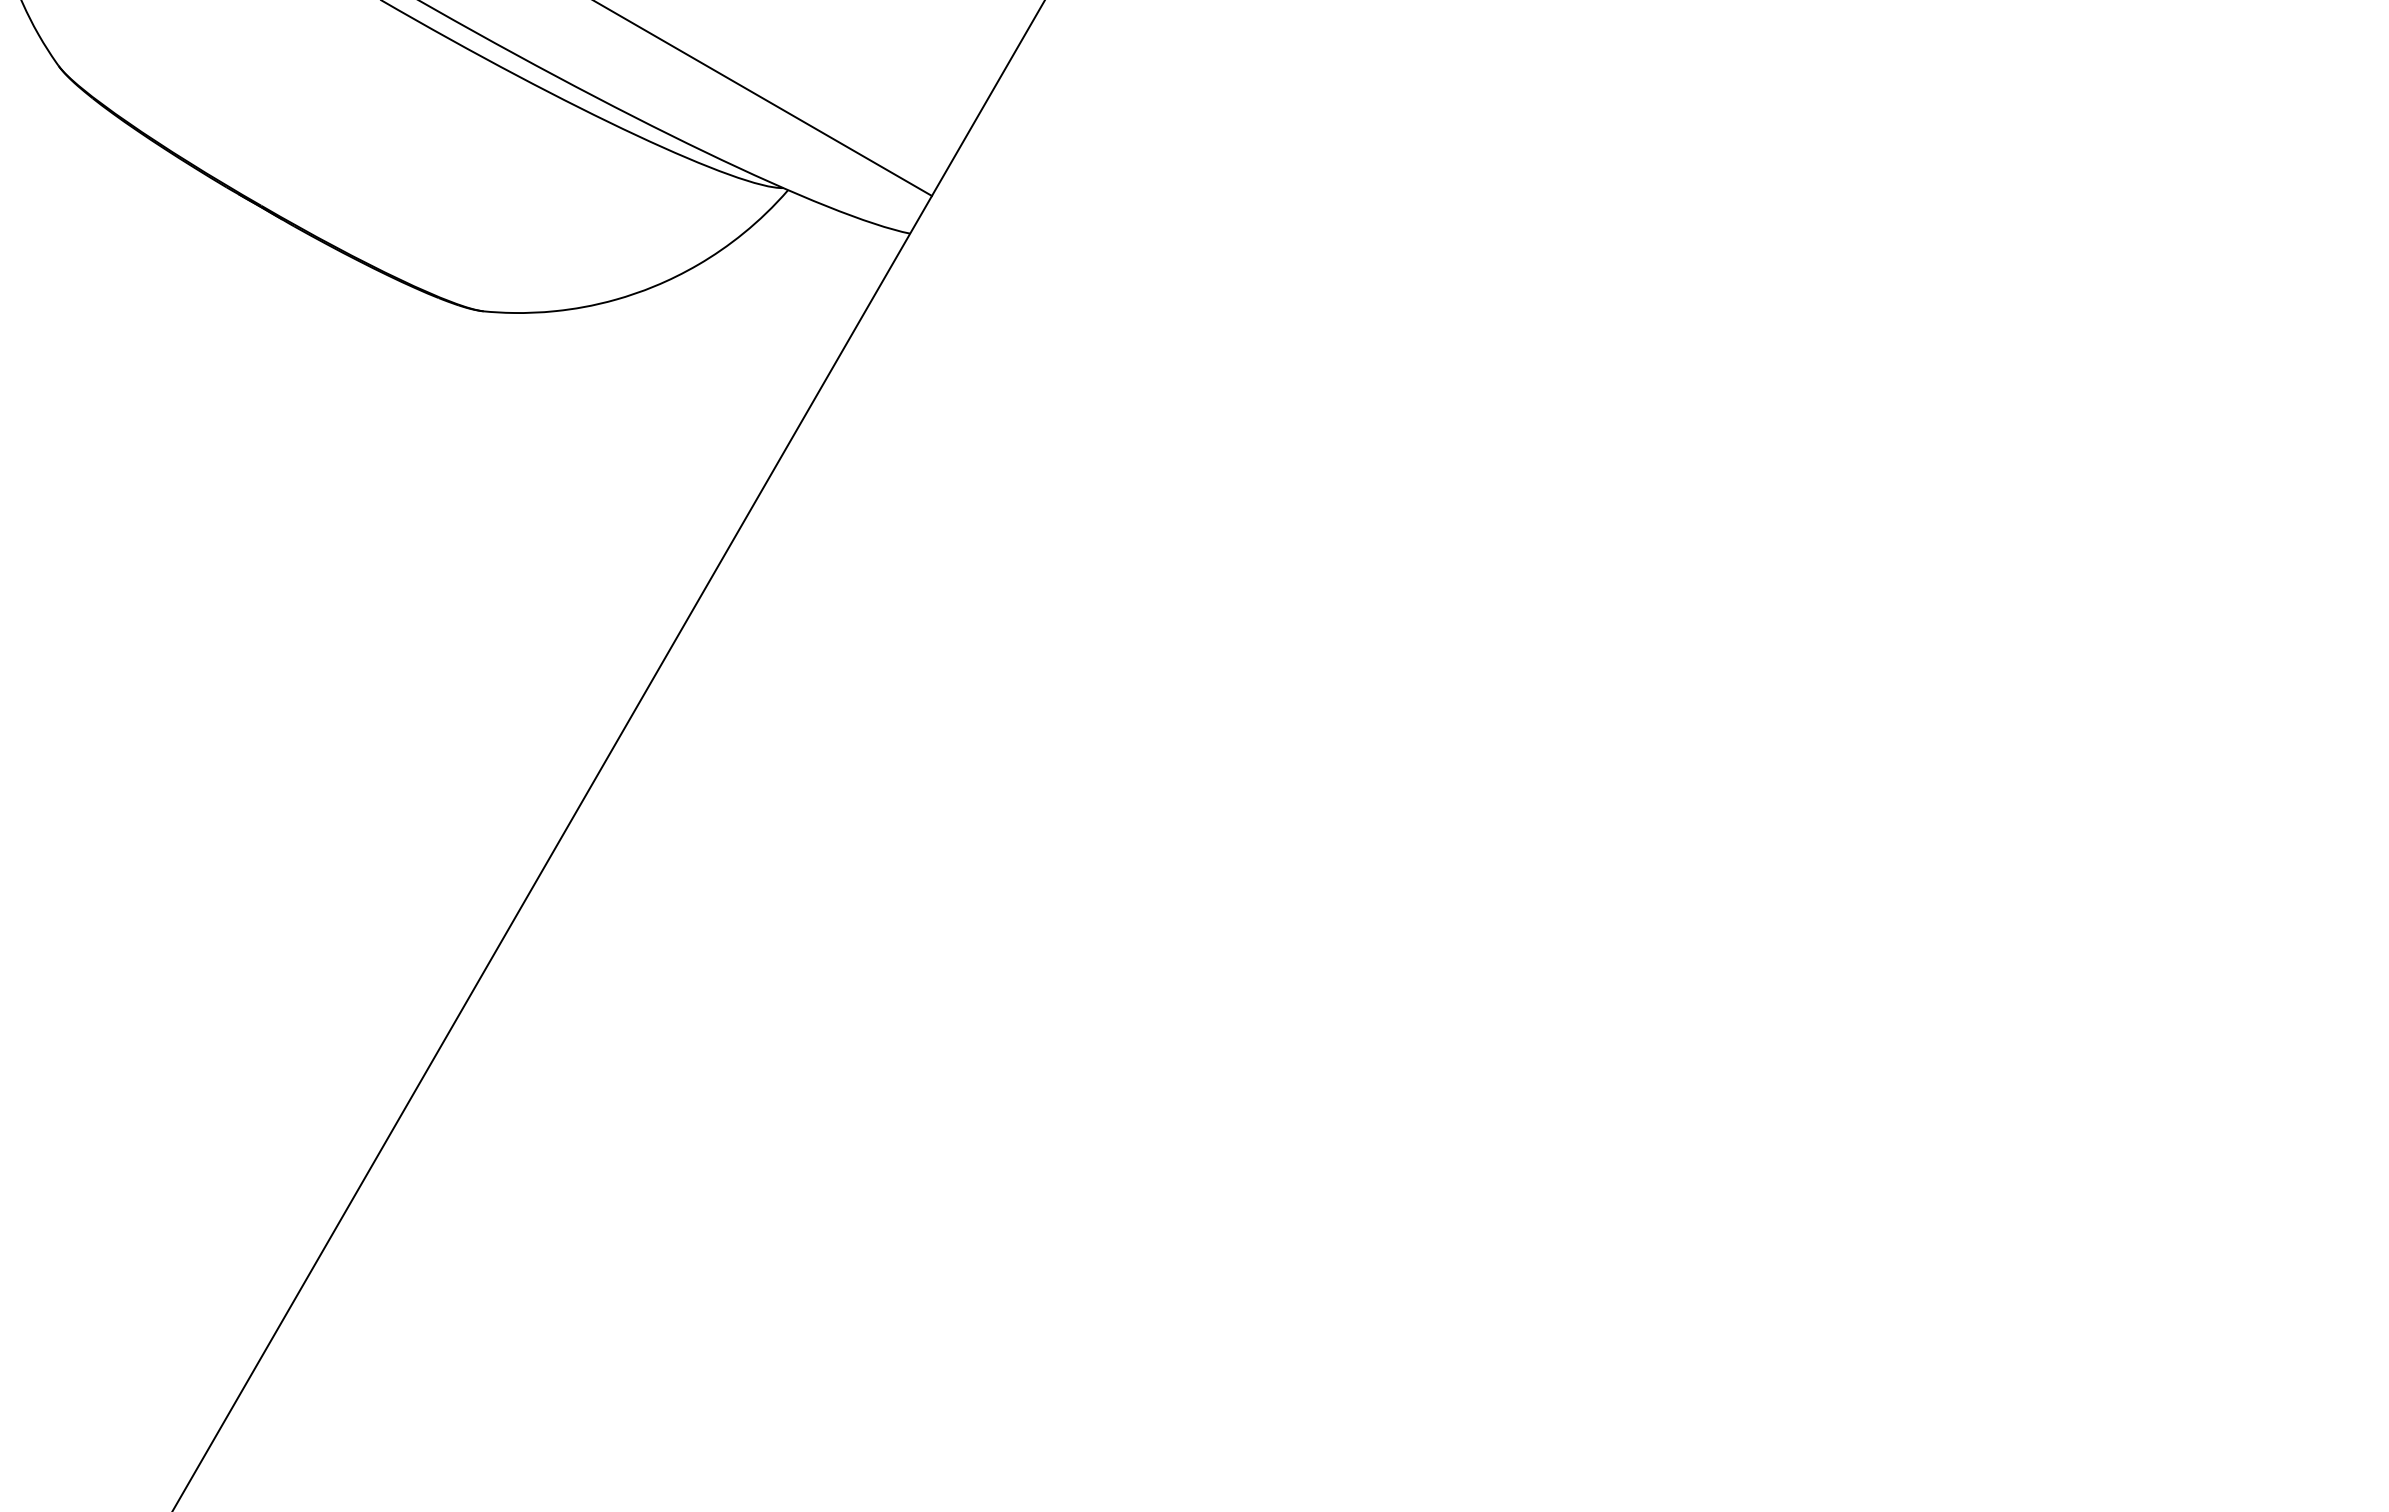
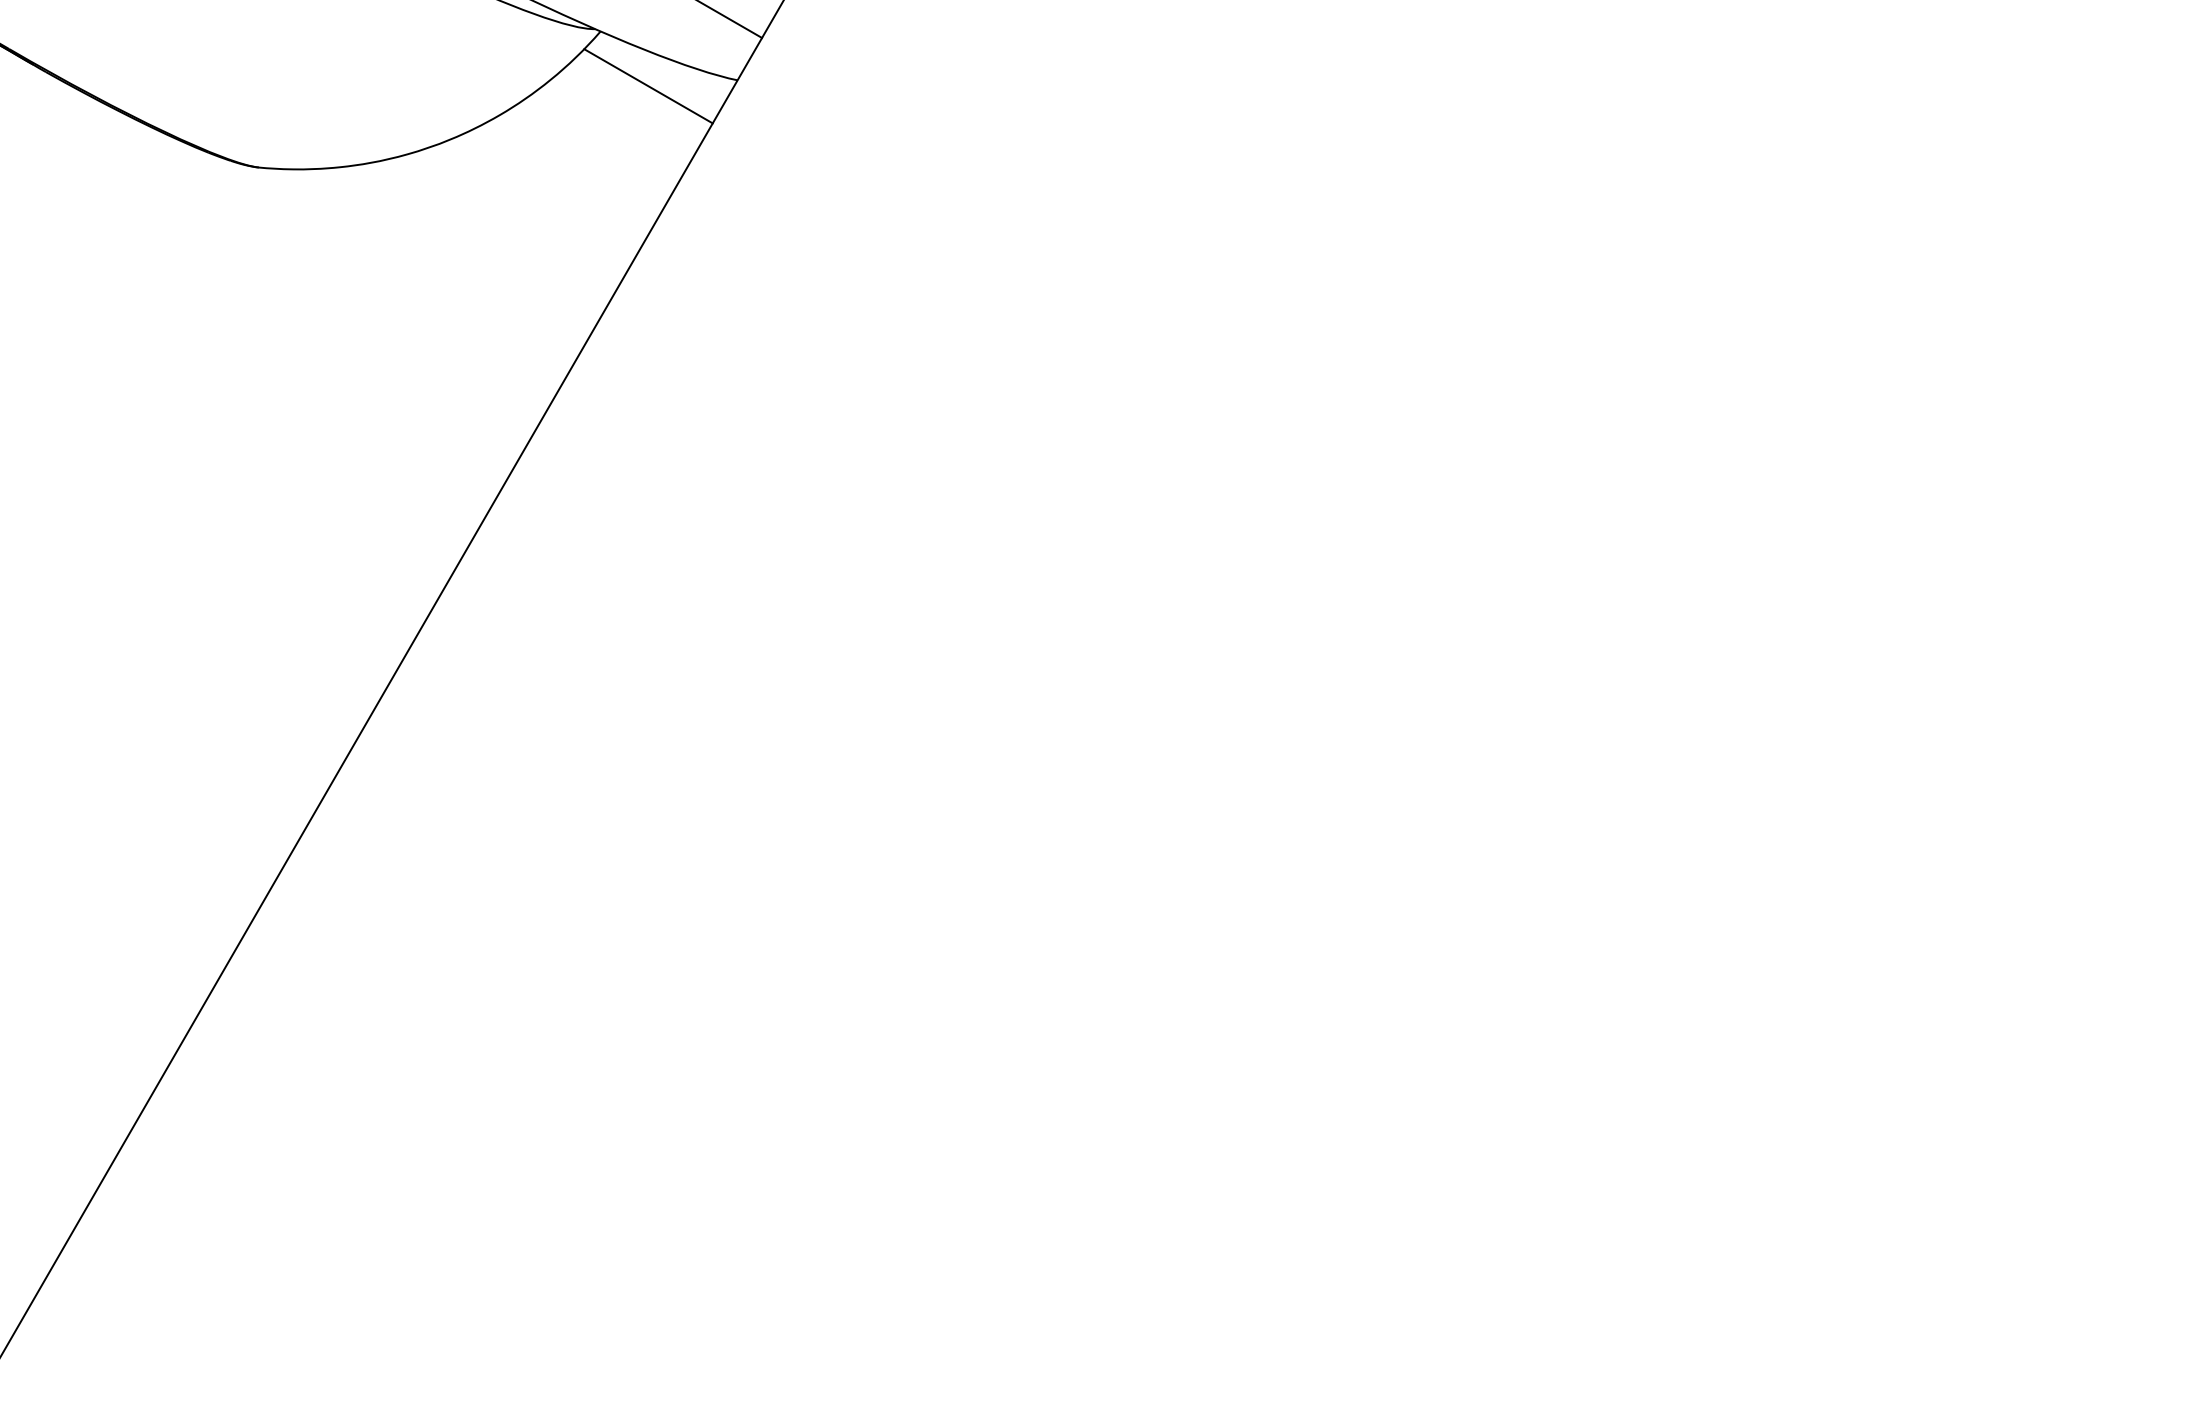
line: (830, 238) -> (648, 85), added

